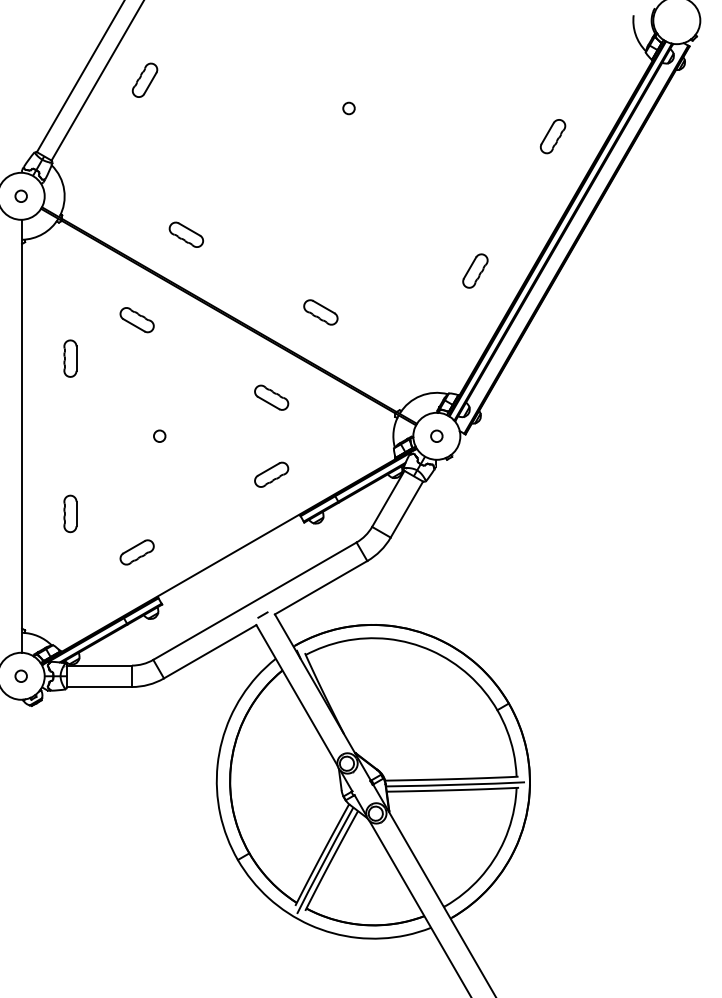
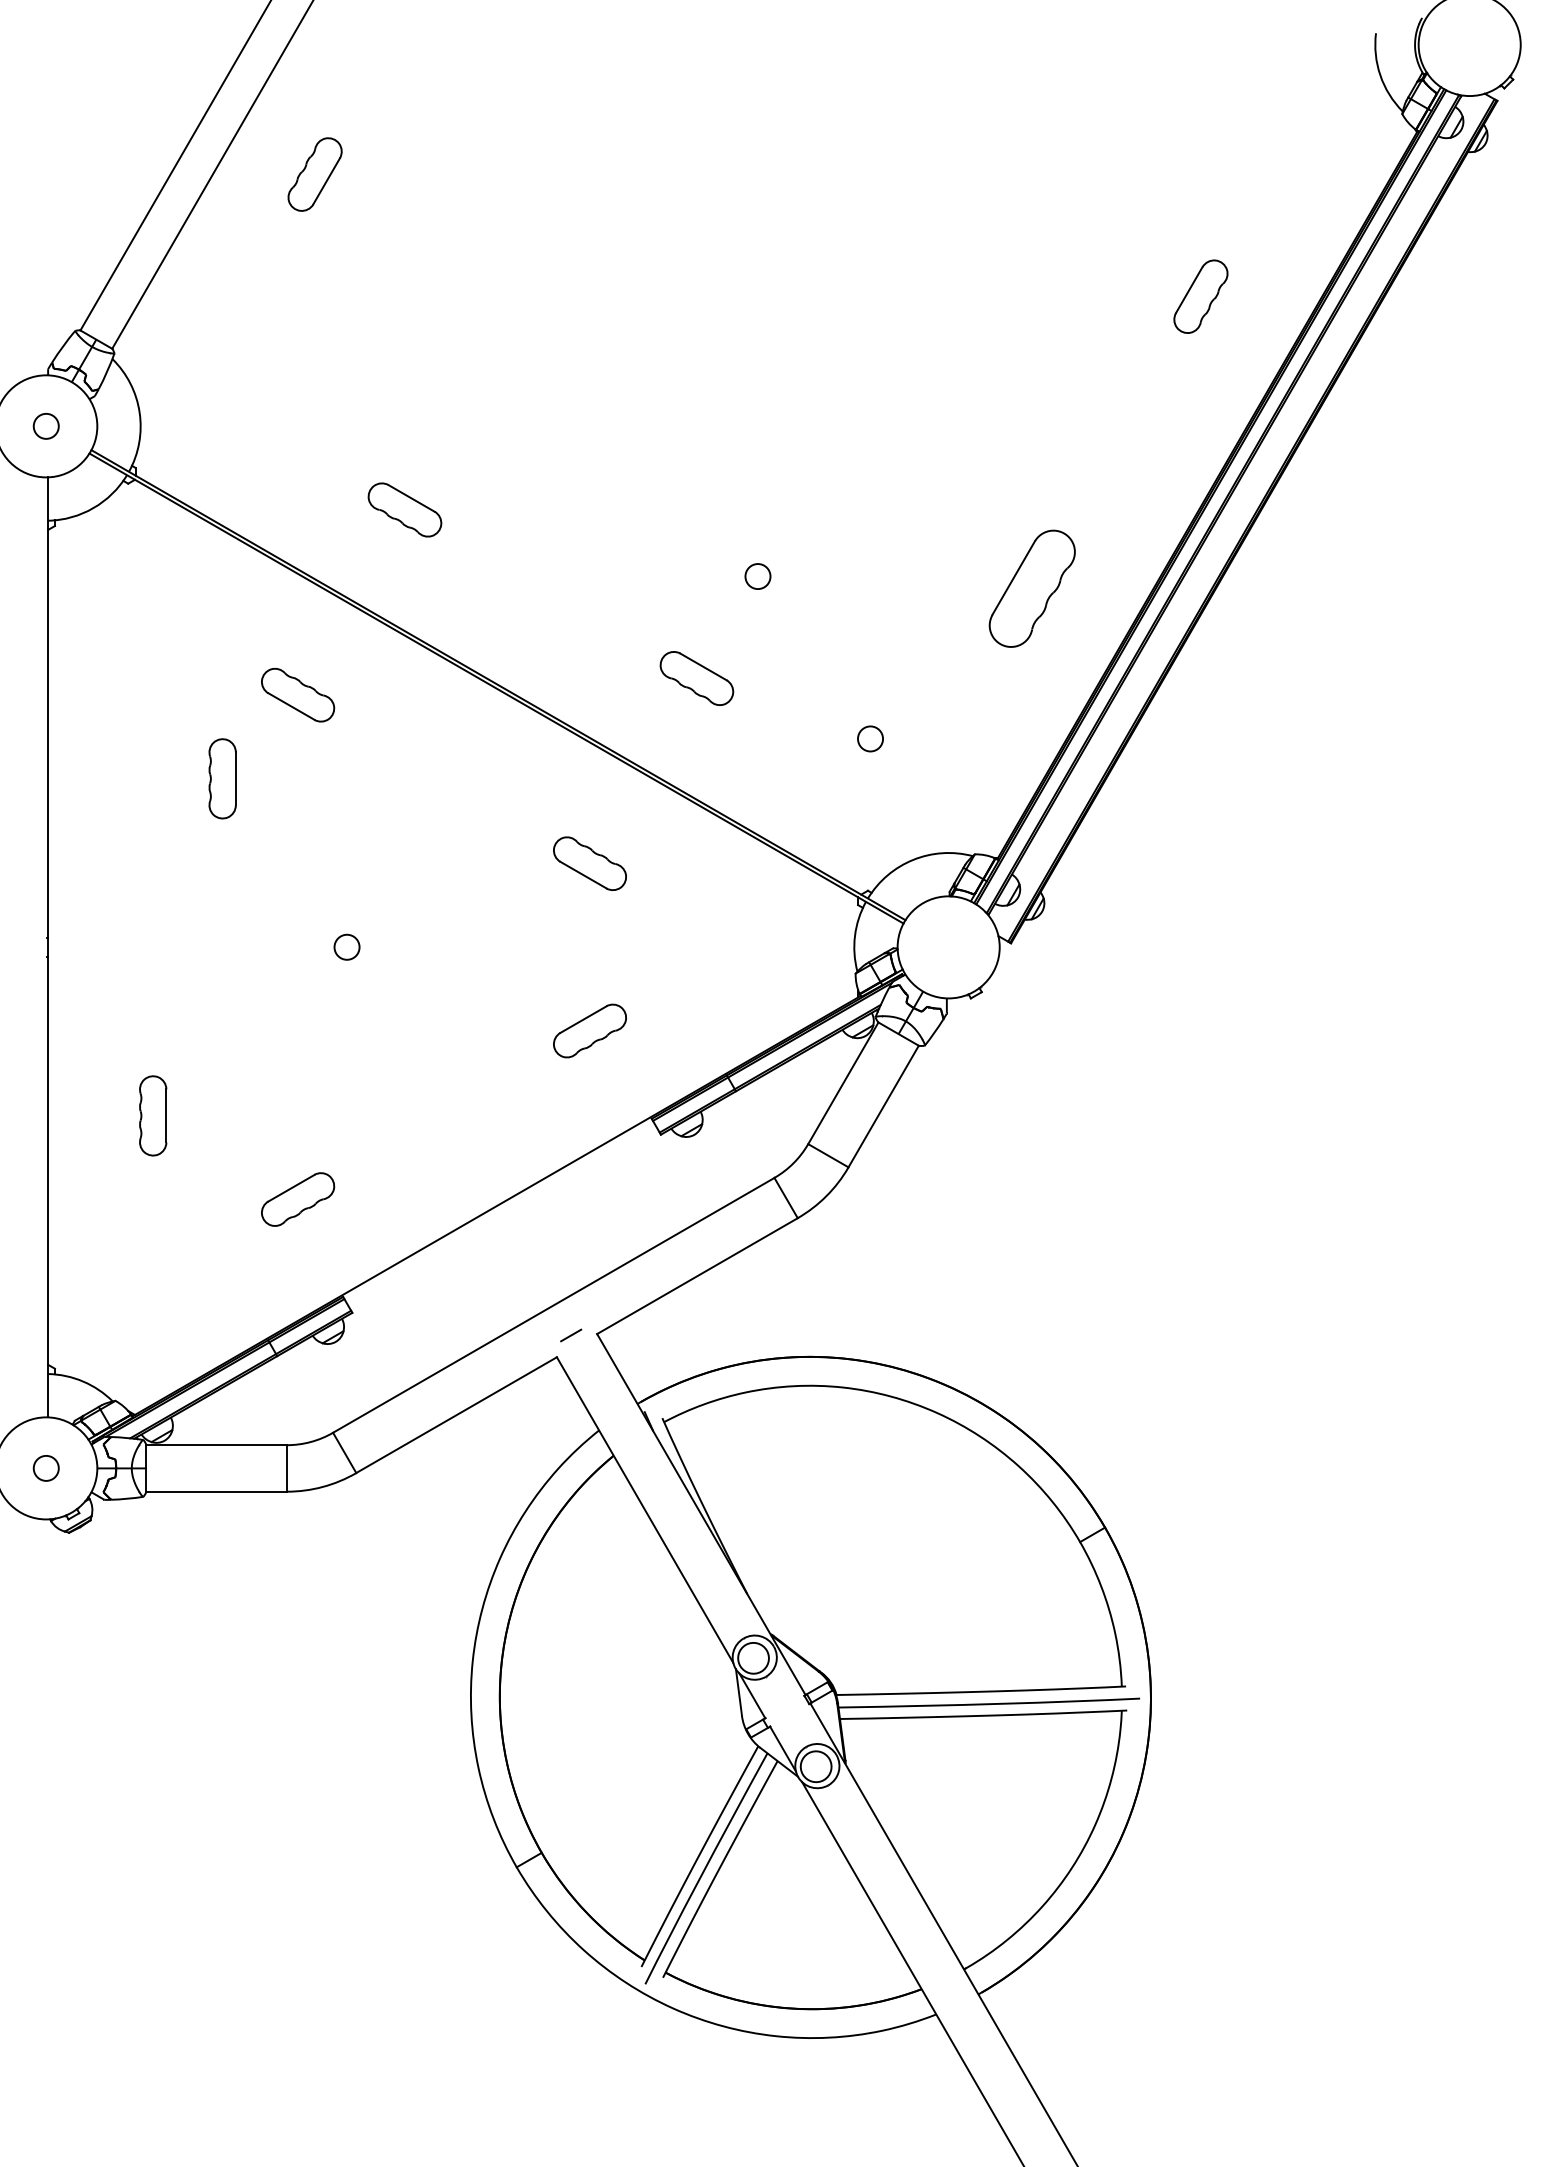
circle: (348, 108) -> (756, 576), moved
part: (475, 270) -> (1032, 587), size x1.6
part: (70, 358) -> (222, 778), moved
circle: (436, 435) -> (869, 737), moved

